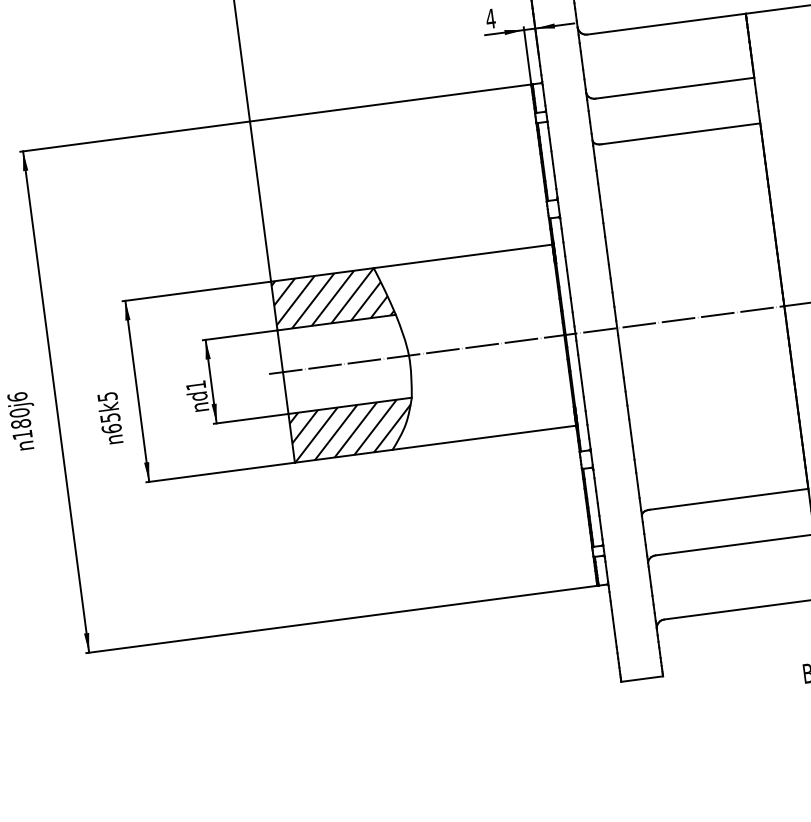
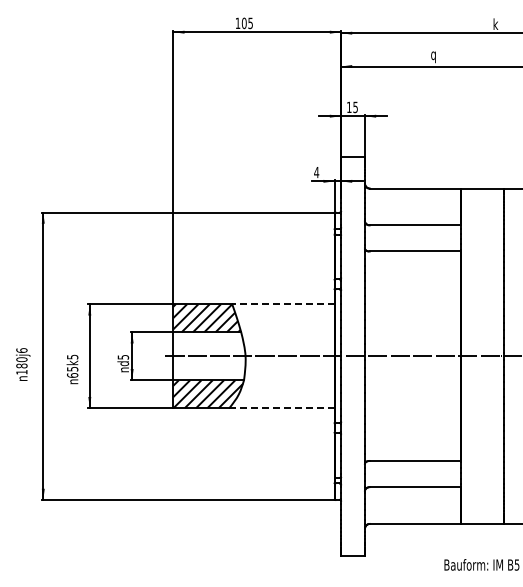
line: (461, 256) -> (282, 304), solid -> dashed
text: (196, 385) -> (123, 357), d1 -> d5
line: (485, 438) -> (282, 408), solid -> dashed

